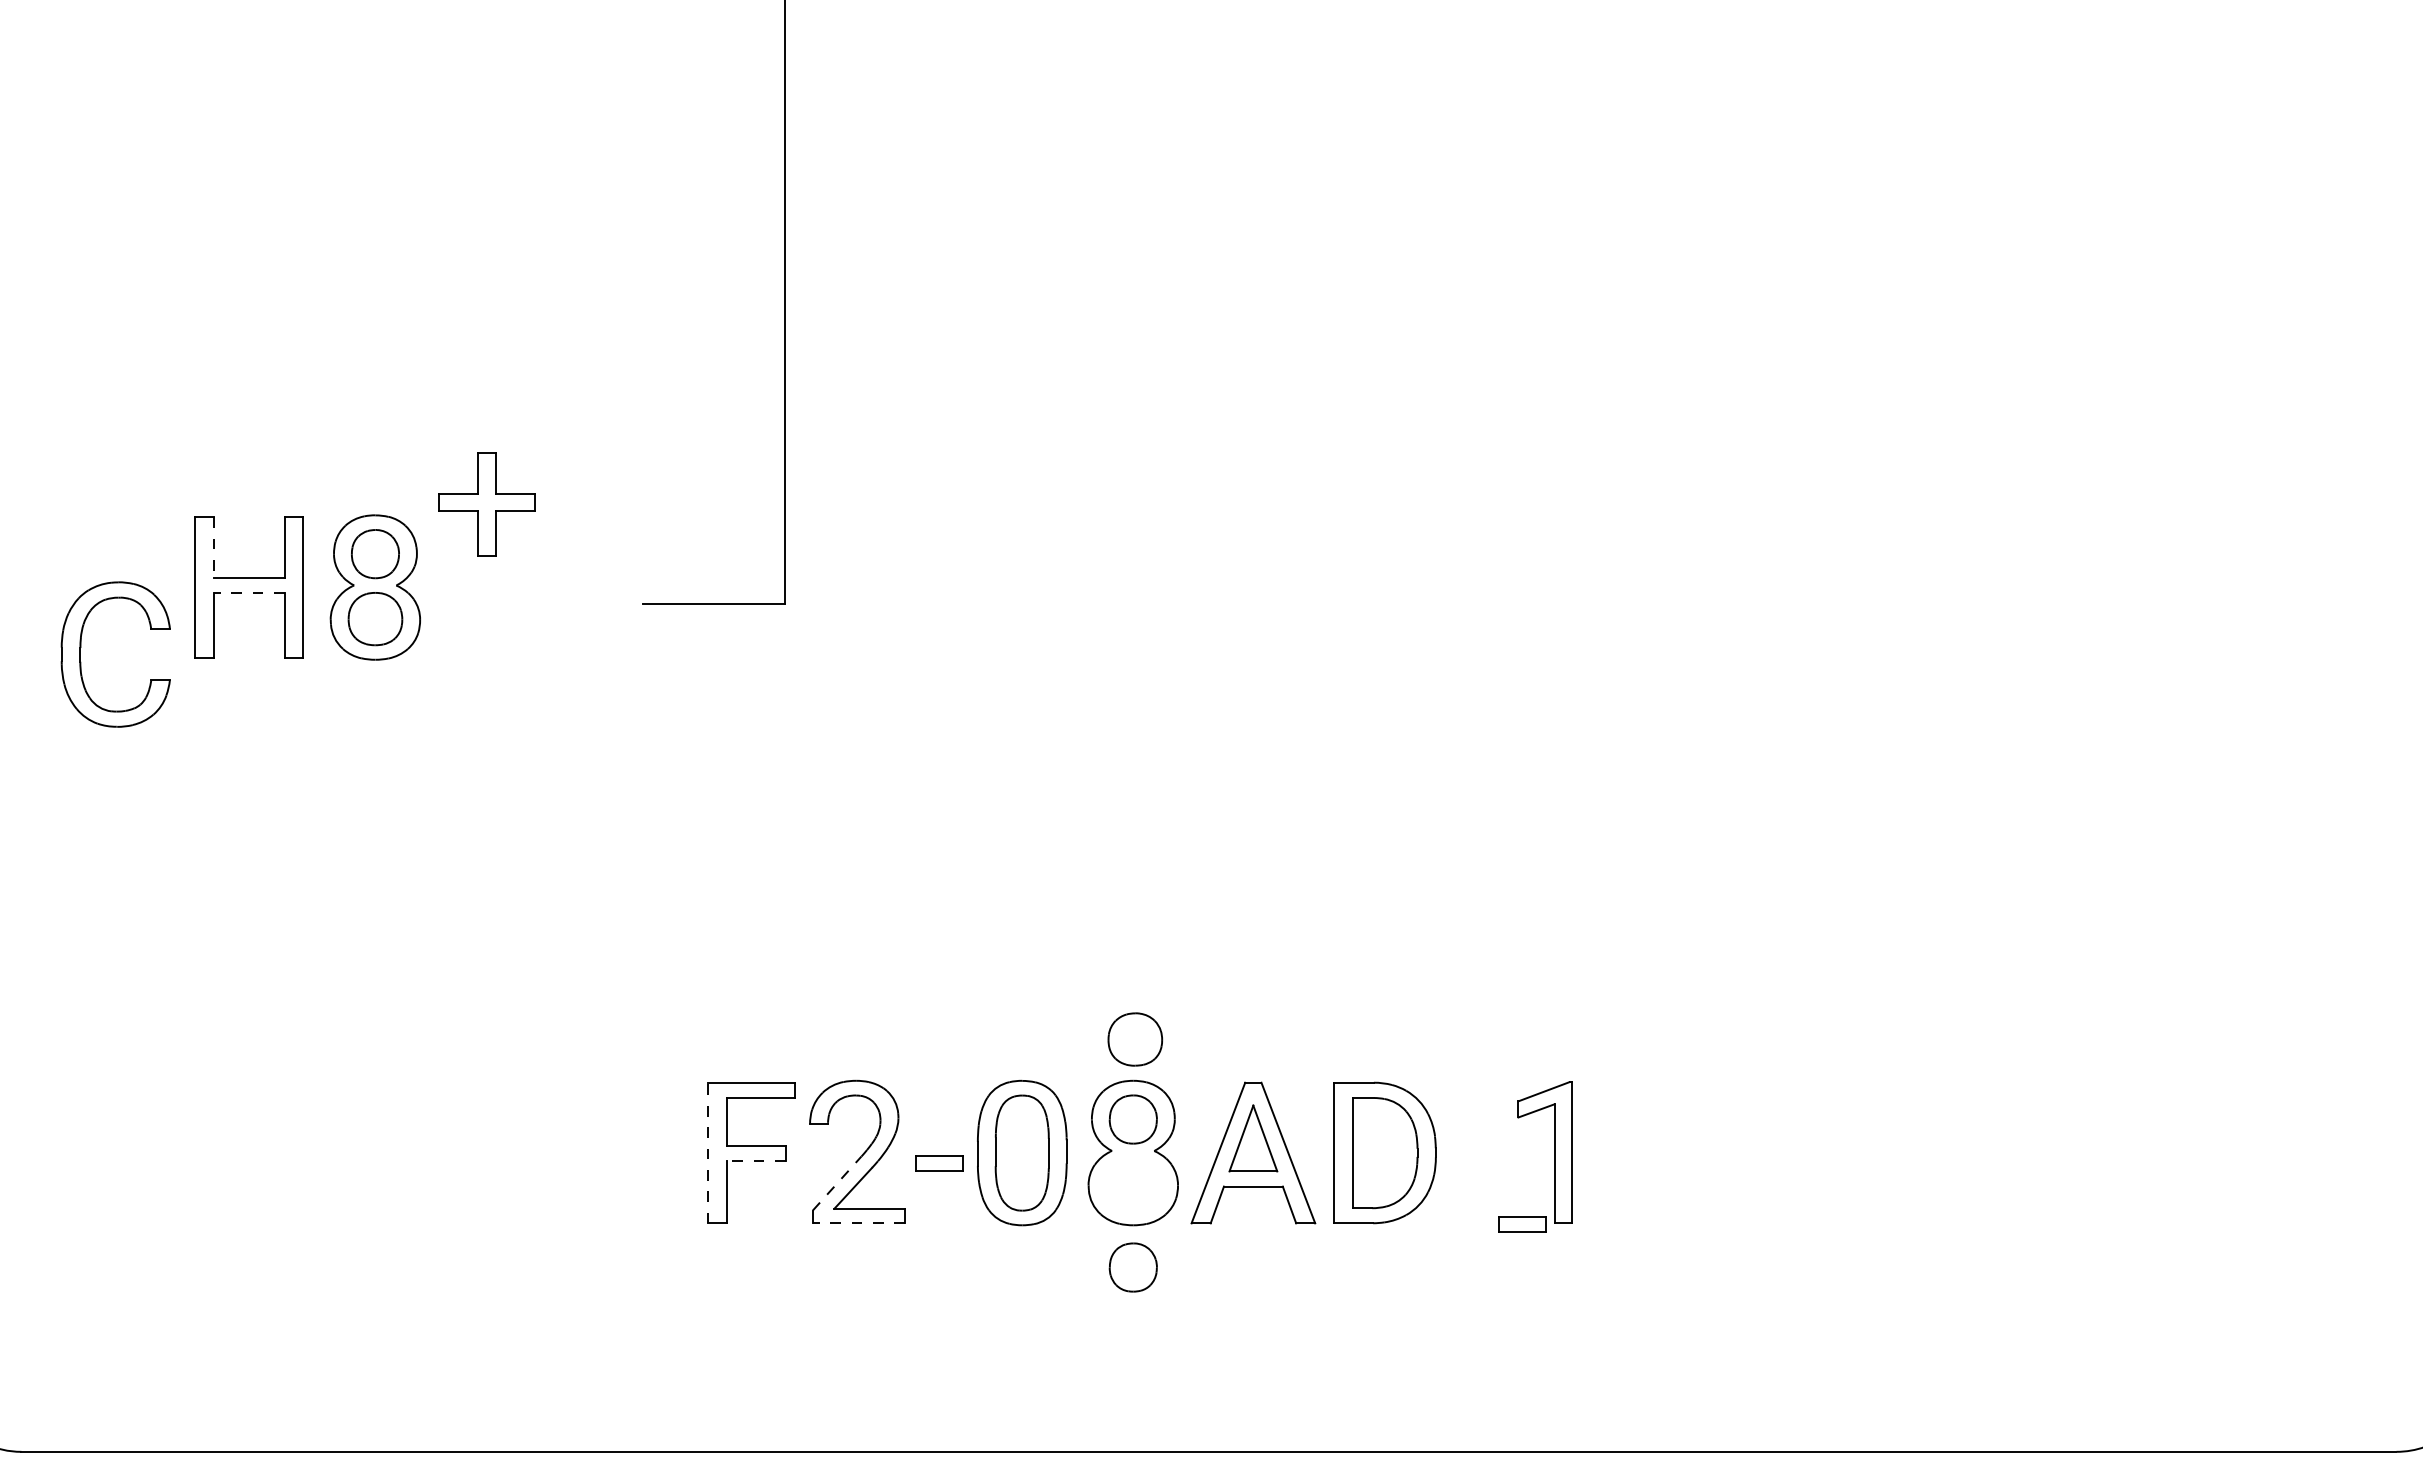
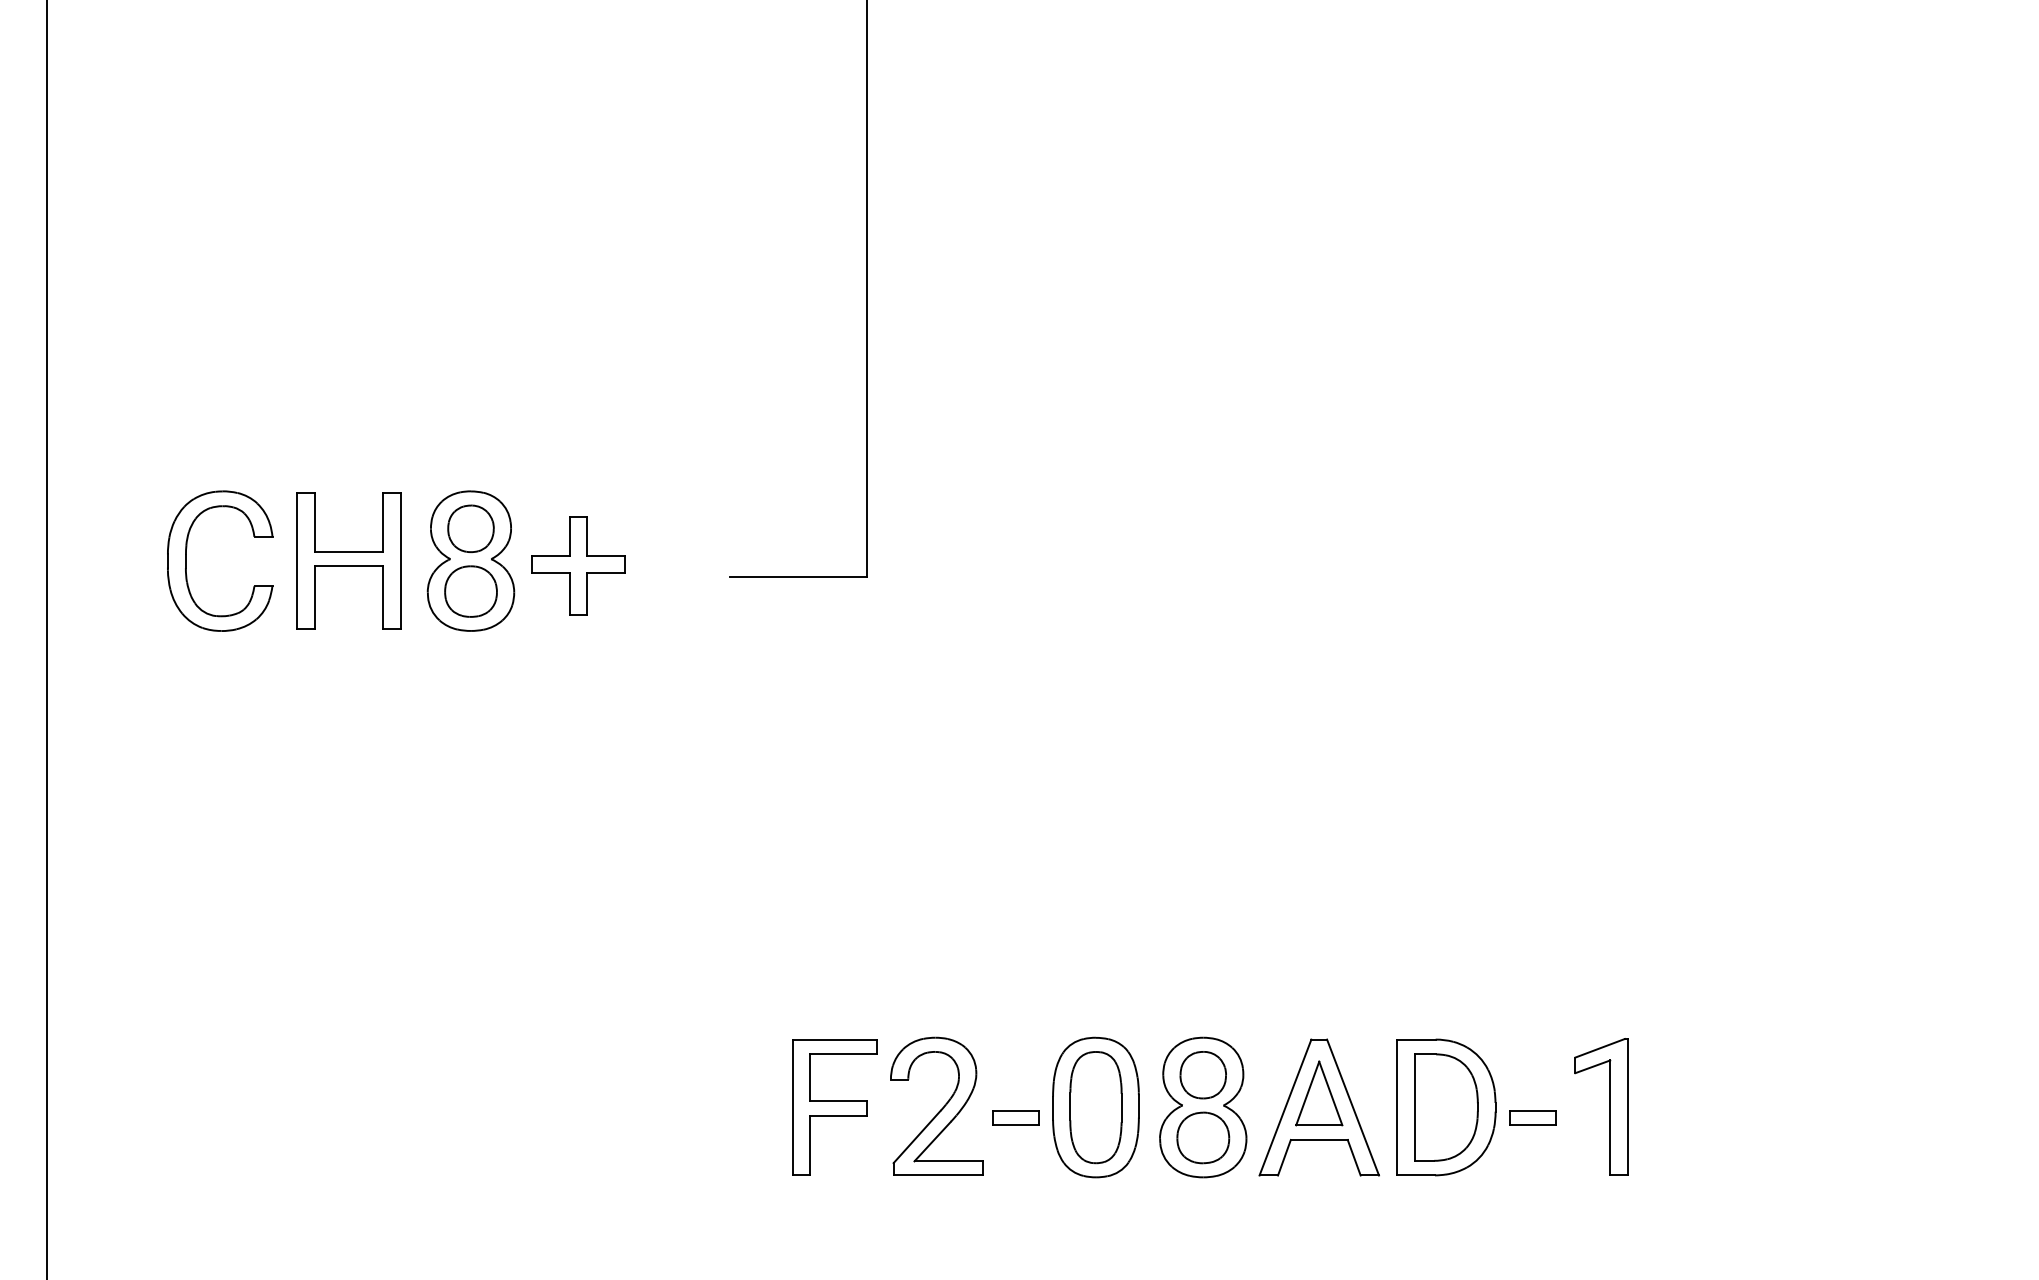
part: (486, 504) -> (578, 565), moved
line: (213, 548) -> (314, 523), dashed -> solid
line: (248, 592) -> (348, 565), dashed -> solid
part: (81, 647) -> (187, 554), moved
part: (1135, 1039) -> (1203, 1137), moved
line: (708, 1152) -> (792, 1107), dashed -> solid
line: (755, 1161) -> (838, 1115), dashed -> solid
line: (837, 1183) -> (917, 1136), dashed -> solid
line: (858, 1223) -> (937, 1175), dashed -> solid
part: (1522, 1224) -> (1532, 1117), moved
part: (1132, 1267) -> (1202, 1218), removed

